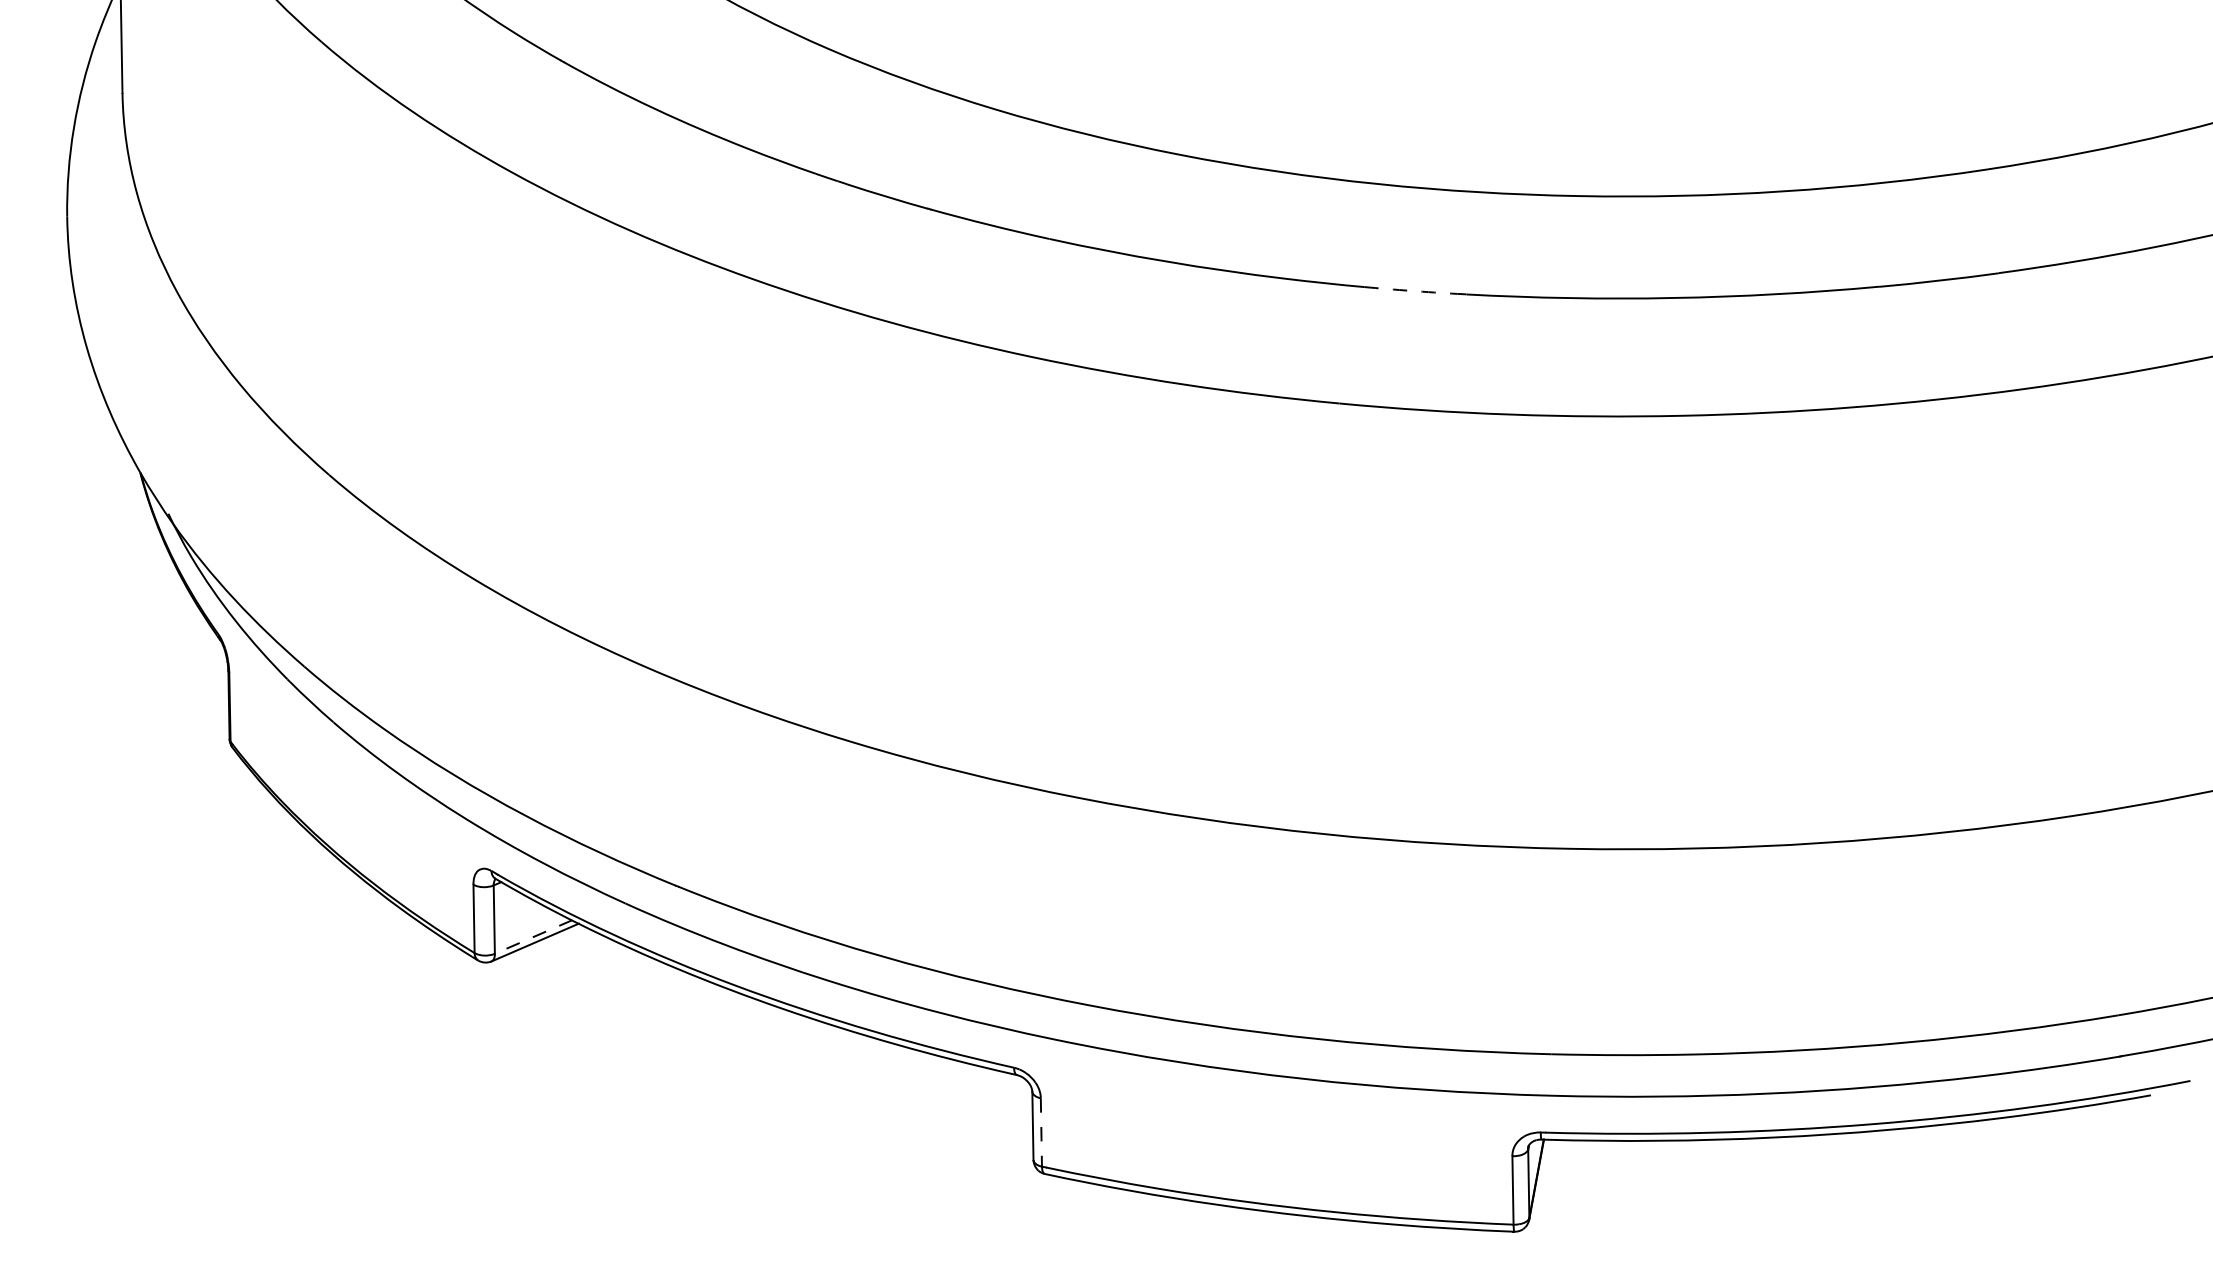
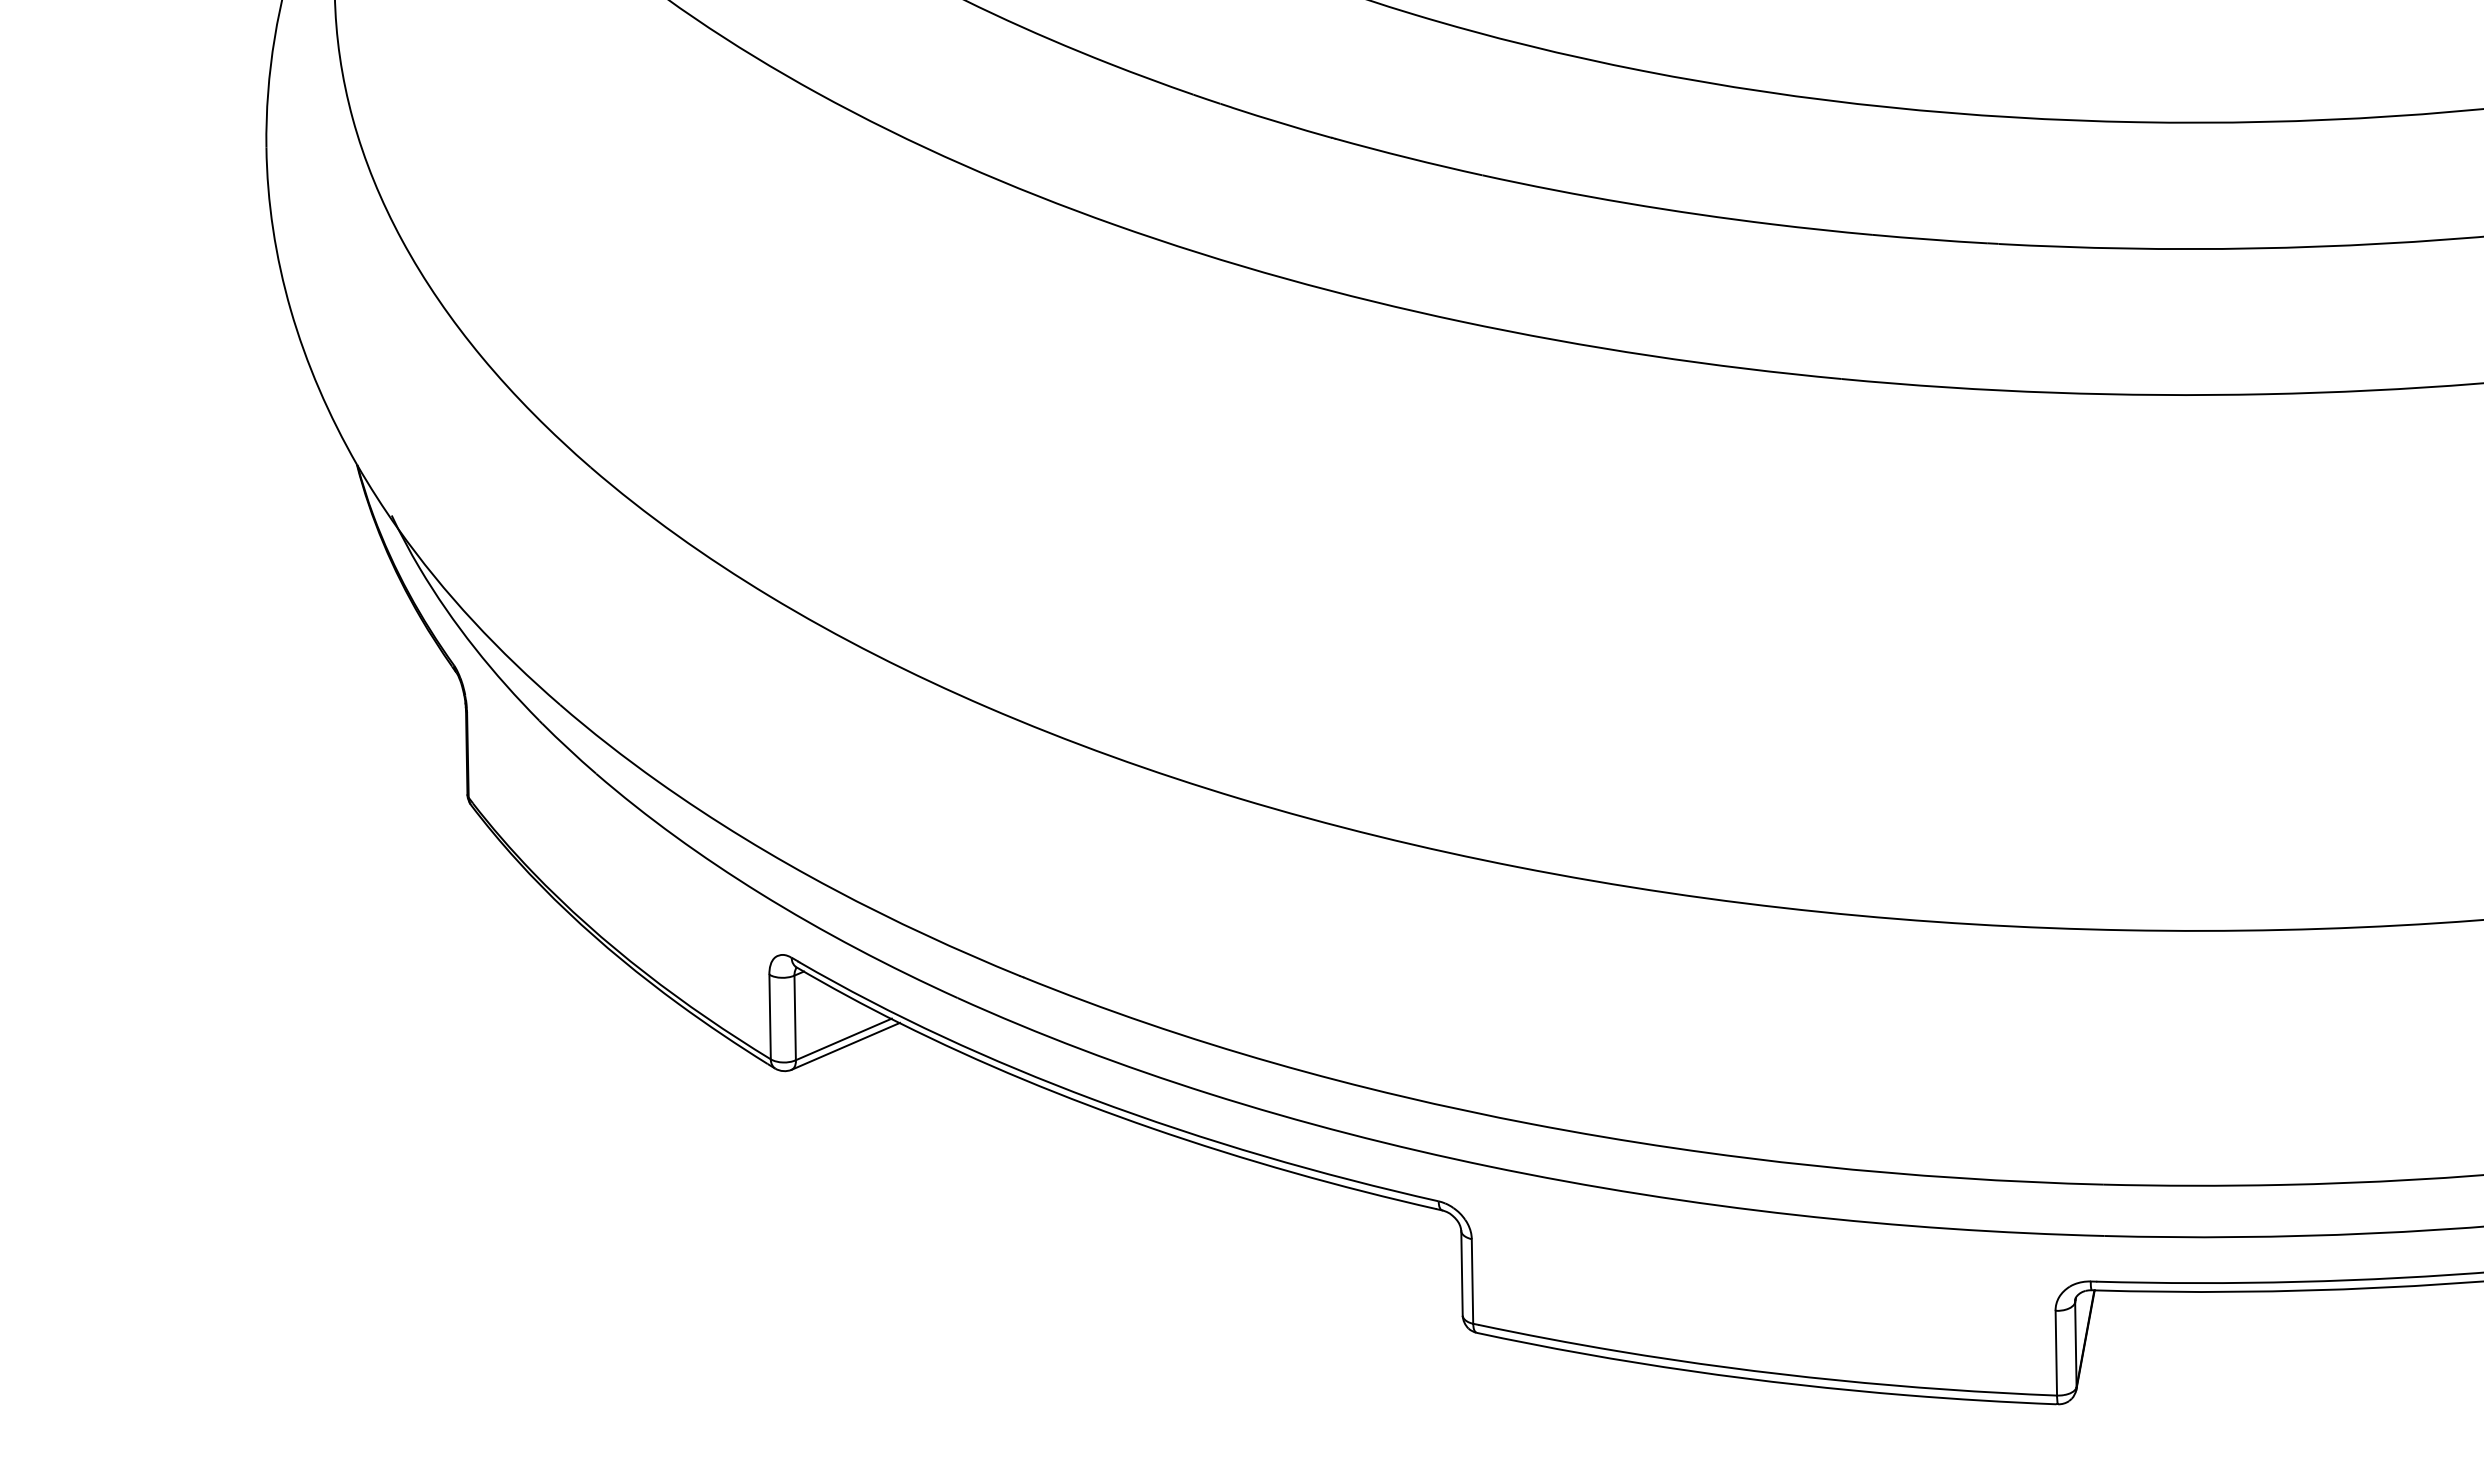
arc: (1410, 290) -> (1929, 239), dashed -> solid
line: (533, 937) -> (843, 1040), dashed -> solid
line: (1041, 1132) -> (1472, 1281), dashed -> solid

